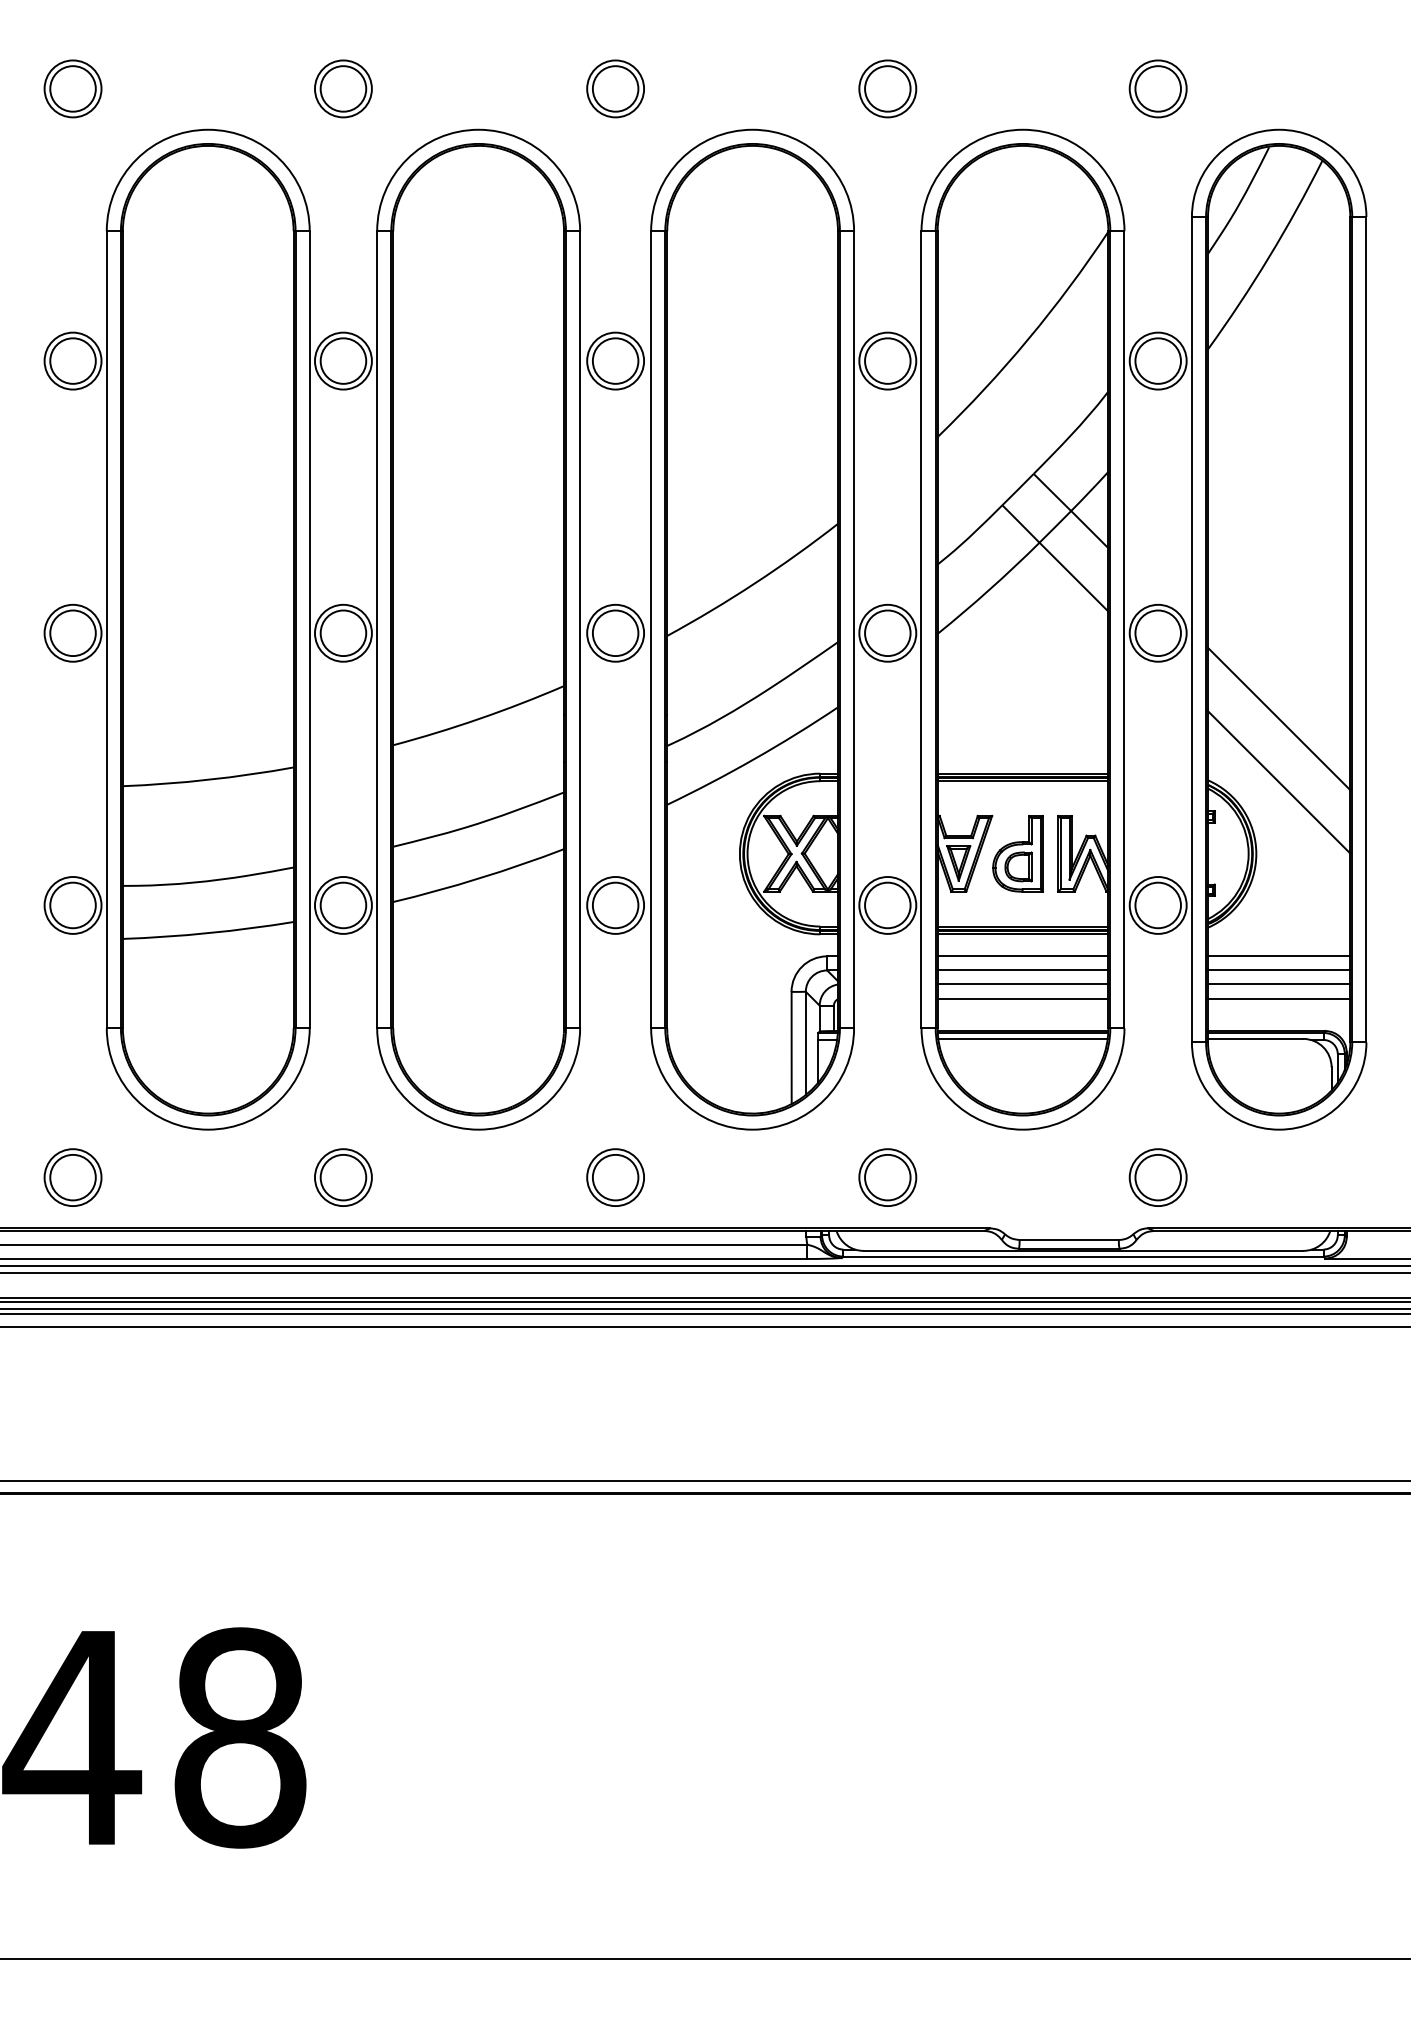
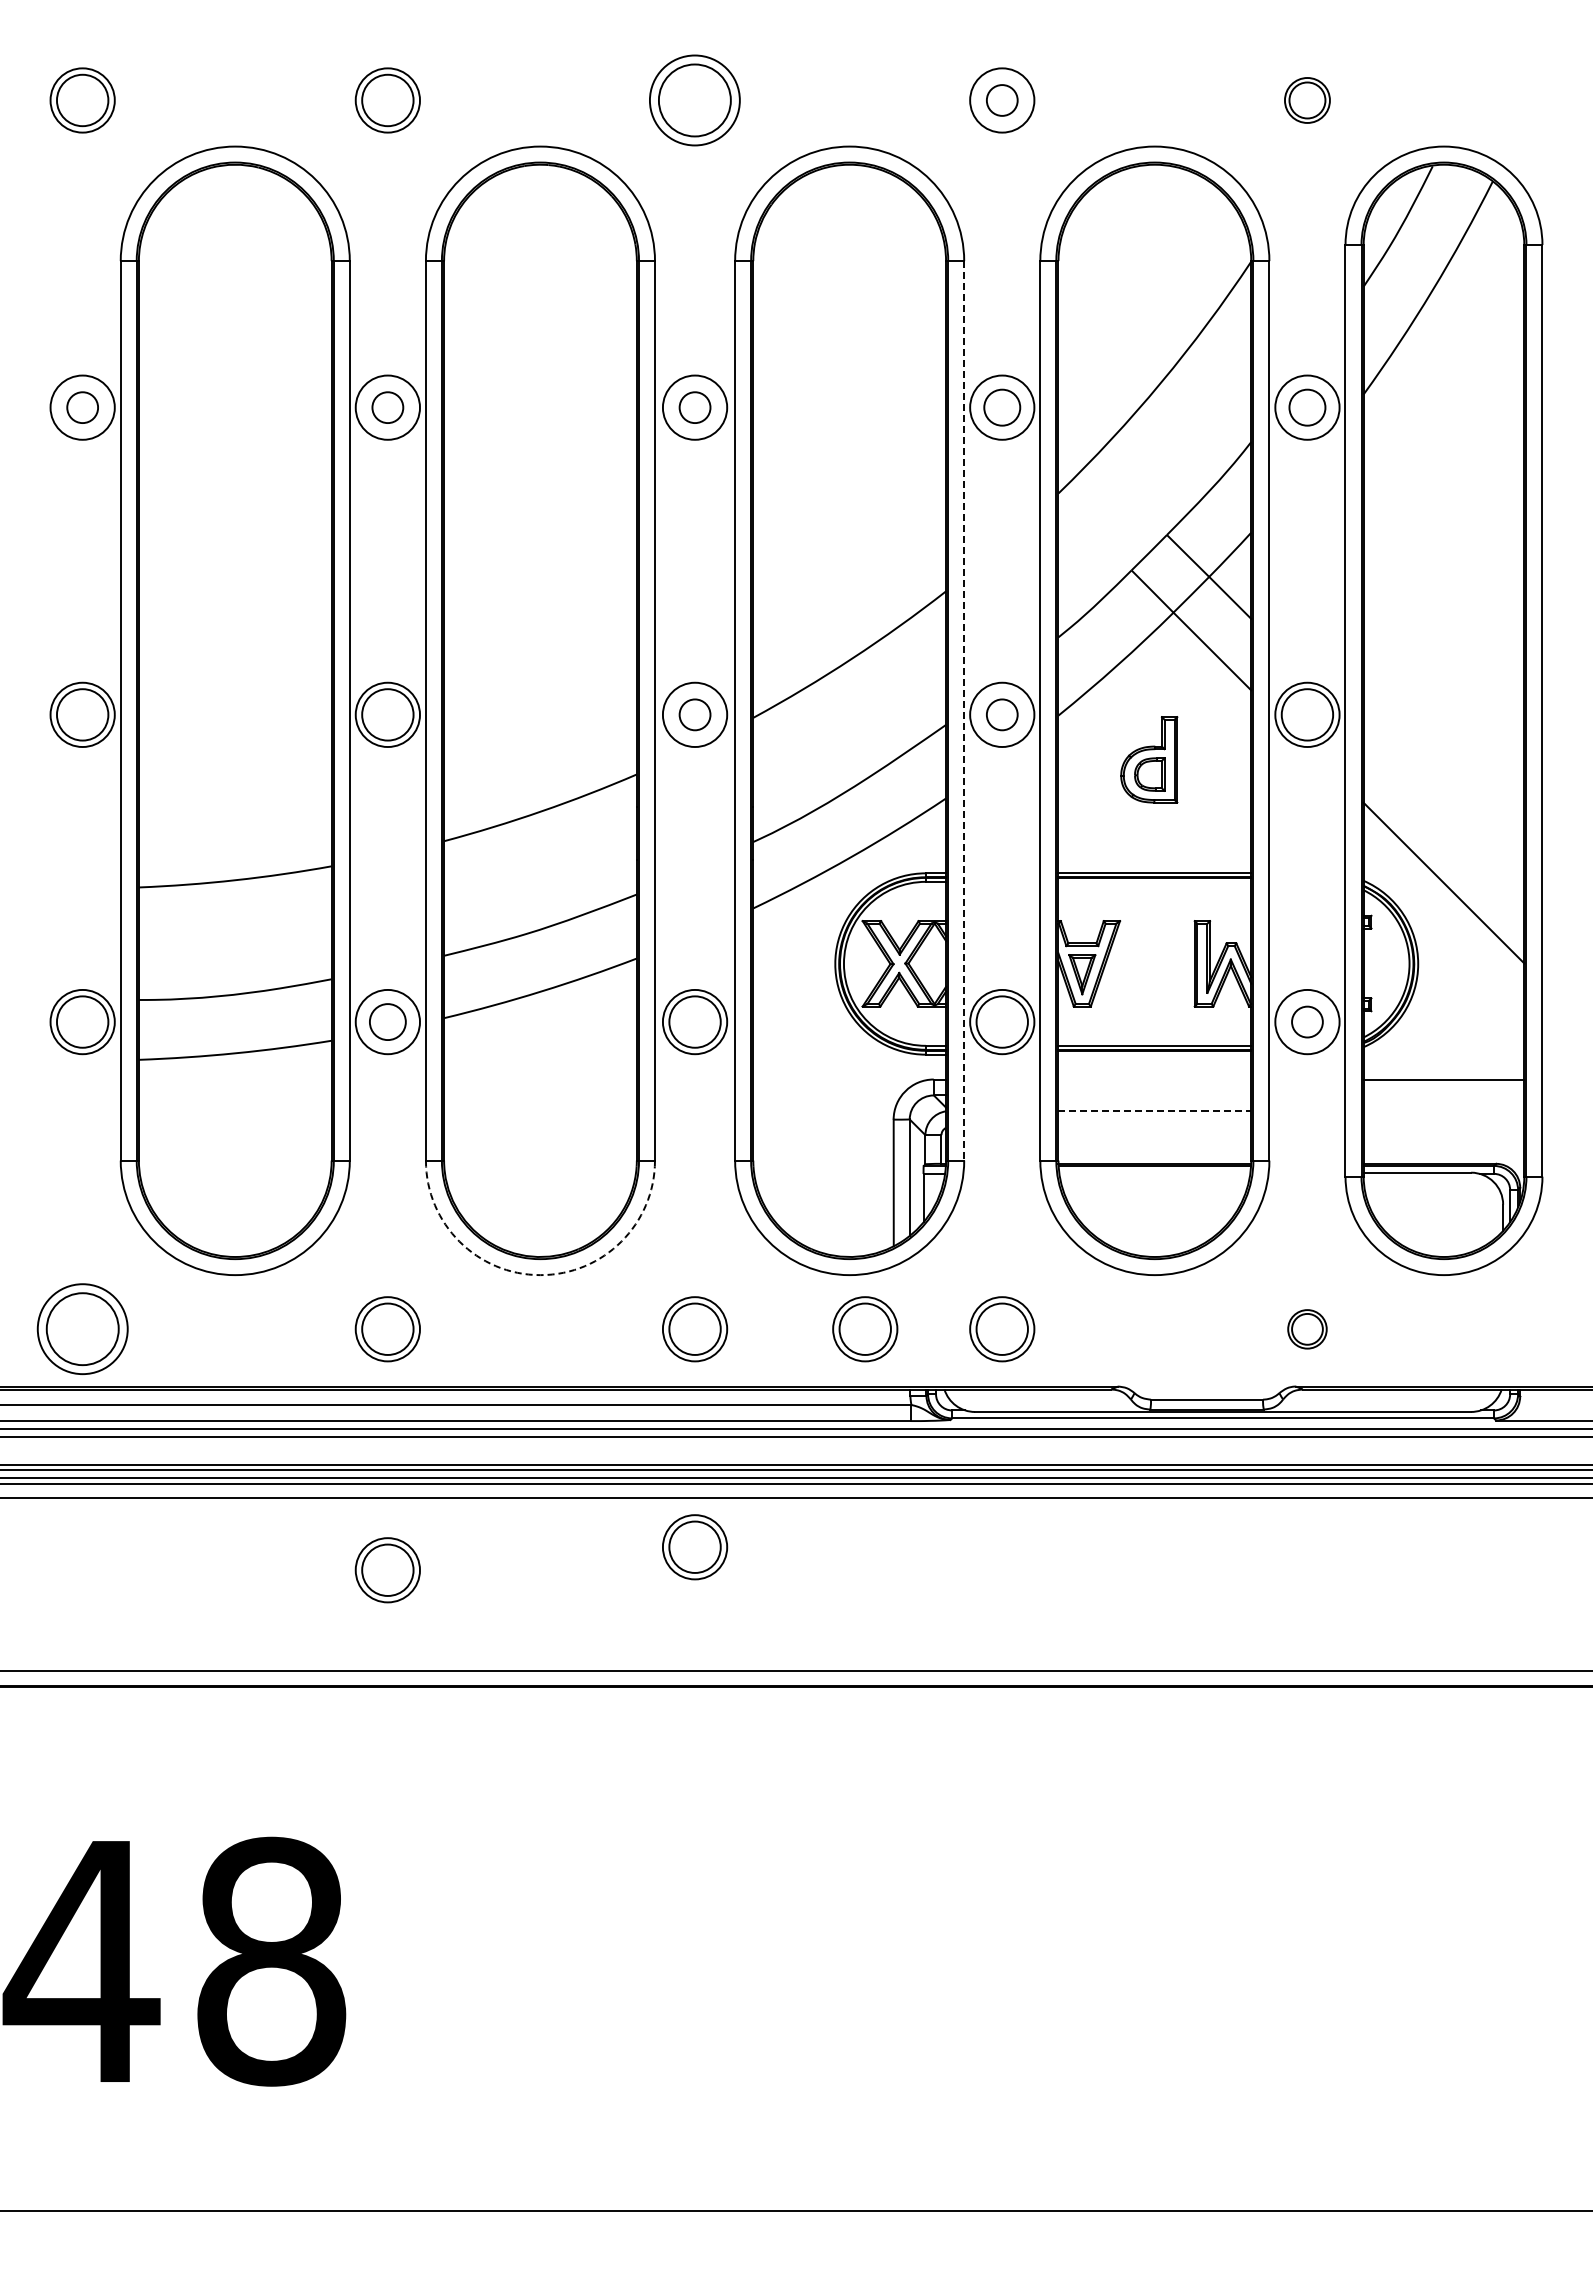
part: (616, 88) -> (695, 100), size x1.4
circle: (887, 88) -> (1001, 100), size x0.6
part: (1158, 88) -> (1307, 100), size x0.7
circle: (72, 360) -> (82, 407), size x0.6
circle: (343, 360) -> (387, 407), size x0.6
circle: (615, 360) -> (694, 407), size x0.6
circle: (887, 360) -> (1001, 407), size x0.7
circle: (1158, 360) -> (1307, 407), size x0.7
line: (854, 629) -> (964, 710), solid -> dashed
circle: (615, 632) -> (694, 714), size x0.6
circle: (887, 632) -> (1001, 714), size x0.6
line: (1278, 718) -> (1443, 811), removed
line: (1022, 780) -> (1154, 881), removed
part: (1018, 853) -> (1149, 759), moved
circle: (343, 904) -> (387, 1021), size x0.7
circle: (1158, 904) -> (1307, 1021), size x0.6
line: (1022, 934) -> (1154, 1054), removed
line: (1022, 956) -> (1154, 1079), removed
line: (1022, 970) -> (1154, 1095), removed
line: (1278, 970) -> (1443, 1095), removed
line: (1023, 984) -> (1155, 1111), solid -> dashed
line: (1278, 984) -> (1443, 1111), removed
line: (1022, 998) -> (1154, 1127), removed
line: (1278, 998) -> (1443, 1127), removed
line: (1022, 1038) -> (1154, 1172), removed
arc: (478, 1129) -> (540, 1275), solid -> dashed
part: (72, 1177) -> (82, 1329), size x1.4
part: (766, 1177) -> (865, 1329), added
part: (1158, 1177) -> (1307, 1329), size x0.6
part: (616, 1370) -> (695, 1547), added
part: (343, 1391) -> (387, 1570), added

